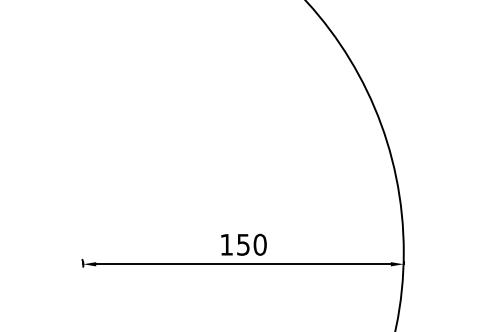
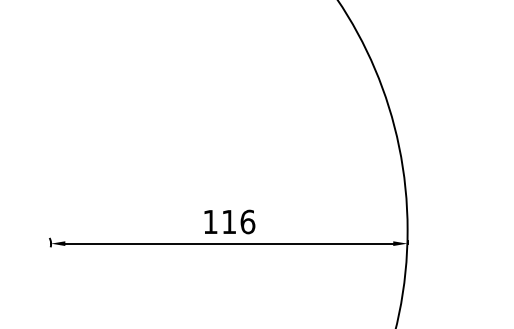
text: (251, 244) -> (238, 221), 150 -> 116

